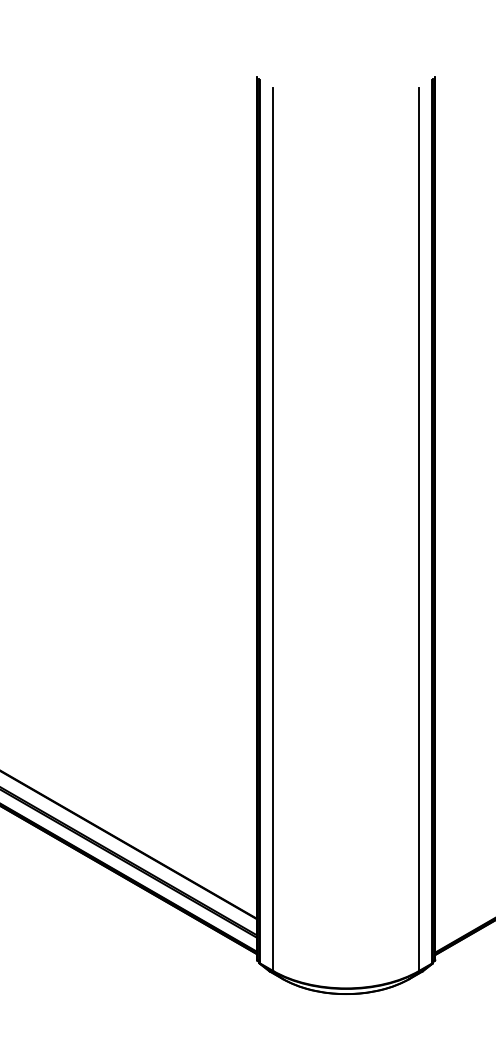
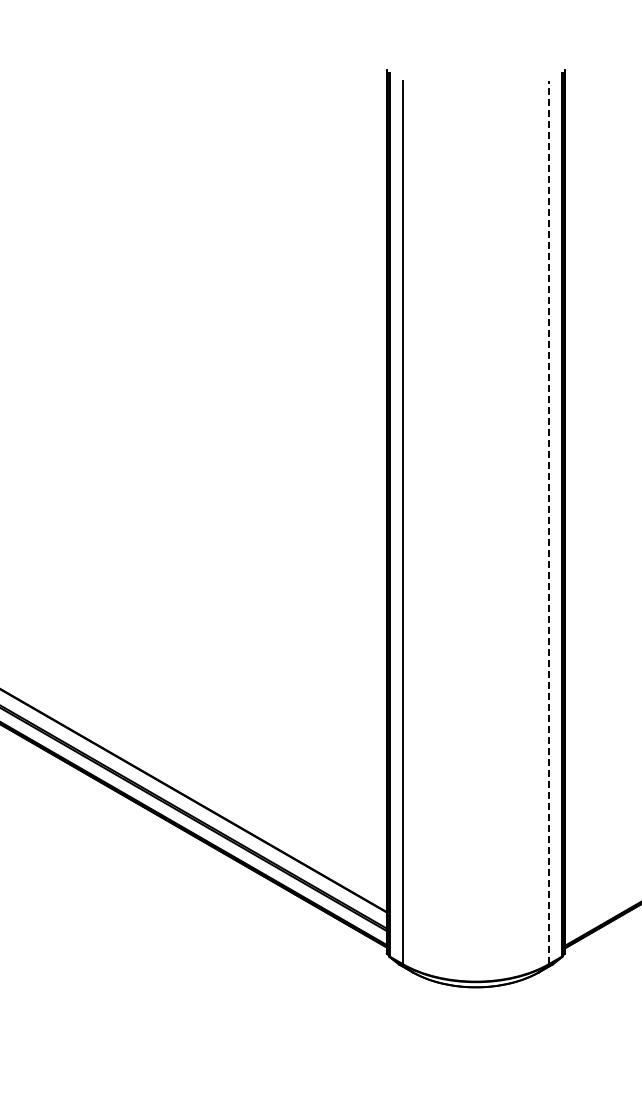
line: (418, 529) -> (548, 522), solid -> dashed

